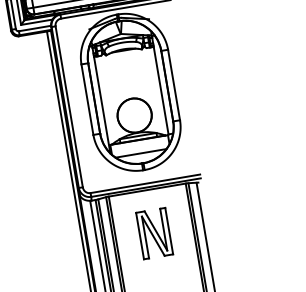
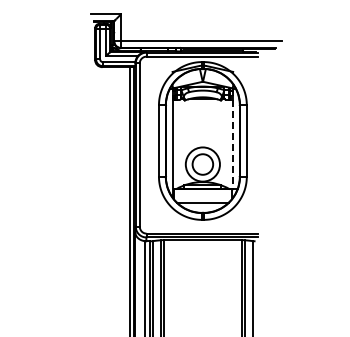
line: (160, 84) -> (233, 138), solid -> dashed
circle: (134, 115) -> (202, 164), size x0.6
part: (154, 232) -> (202, 283), removed

